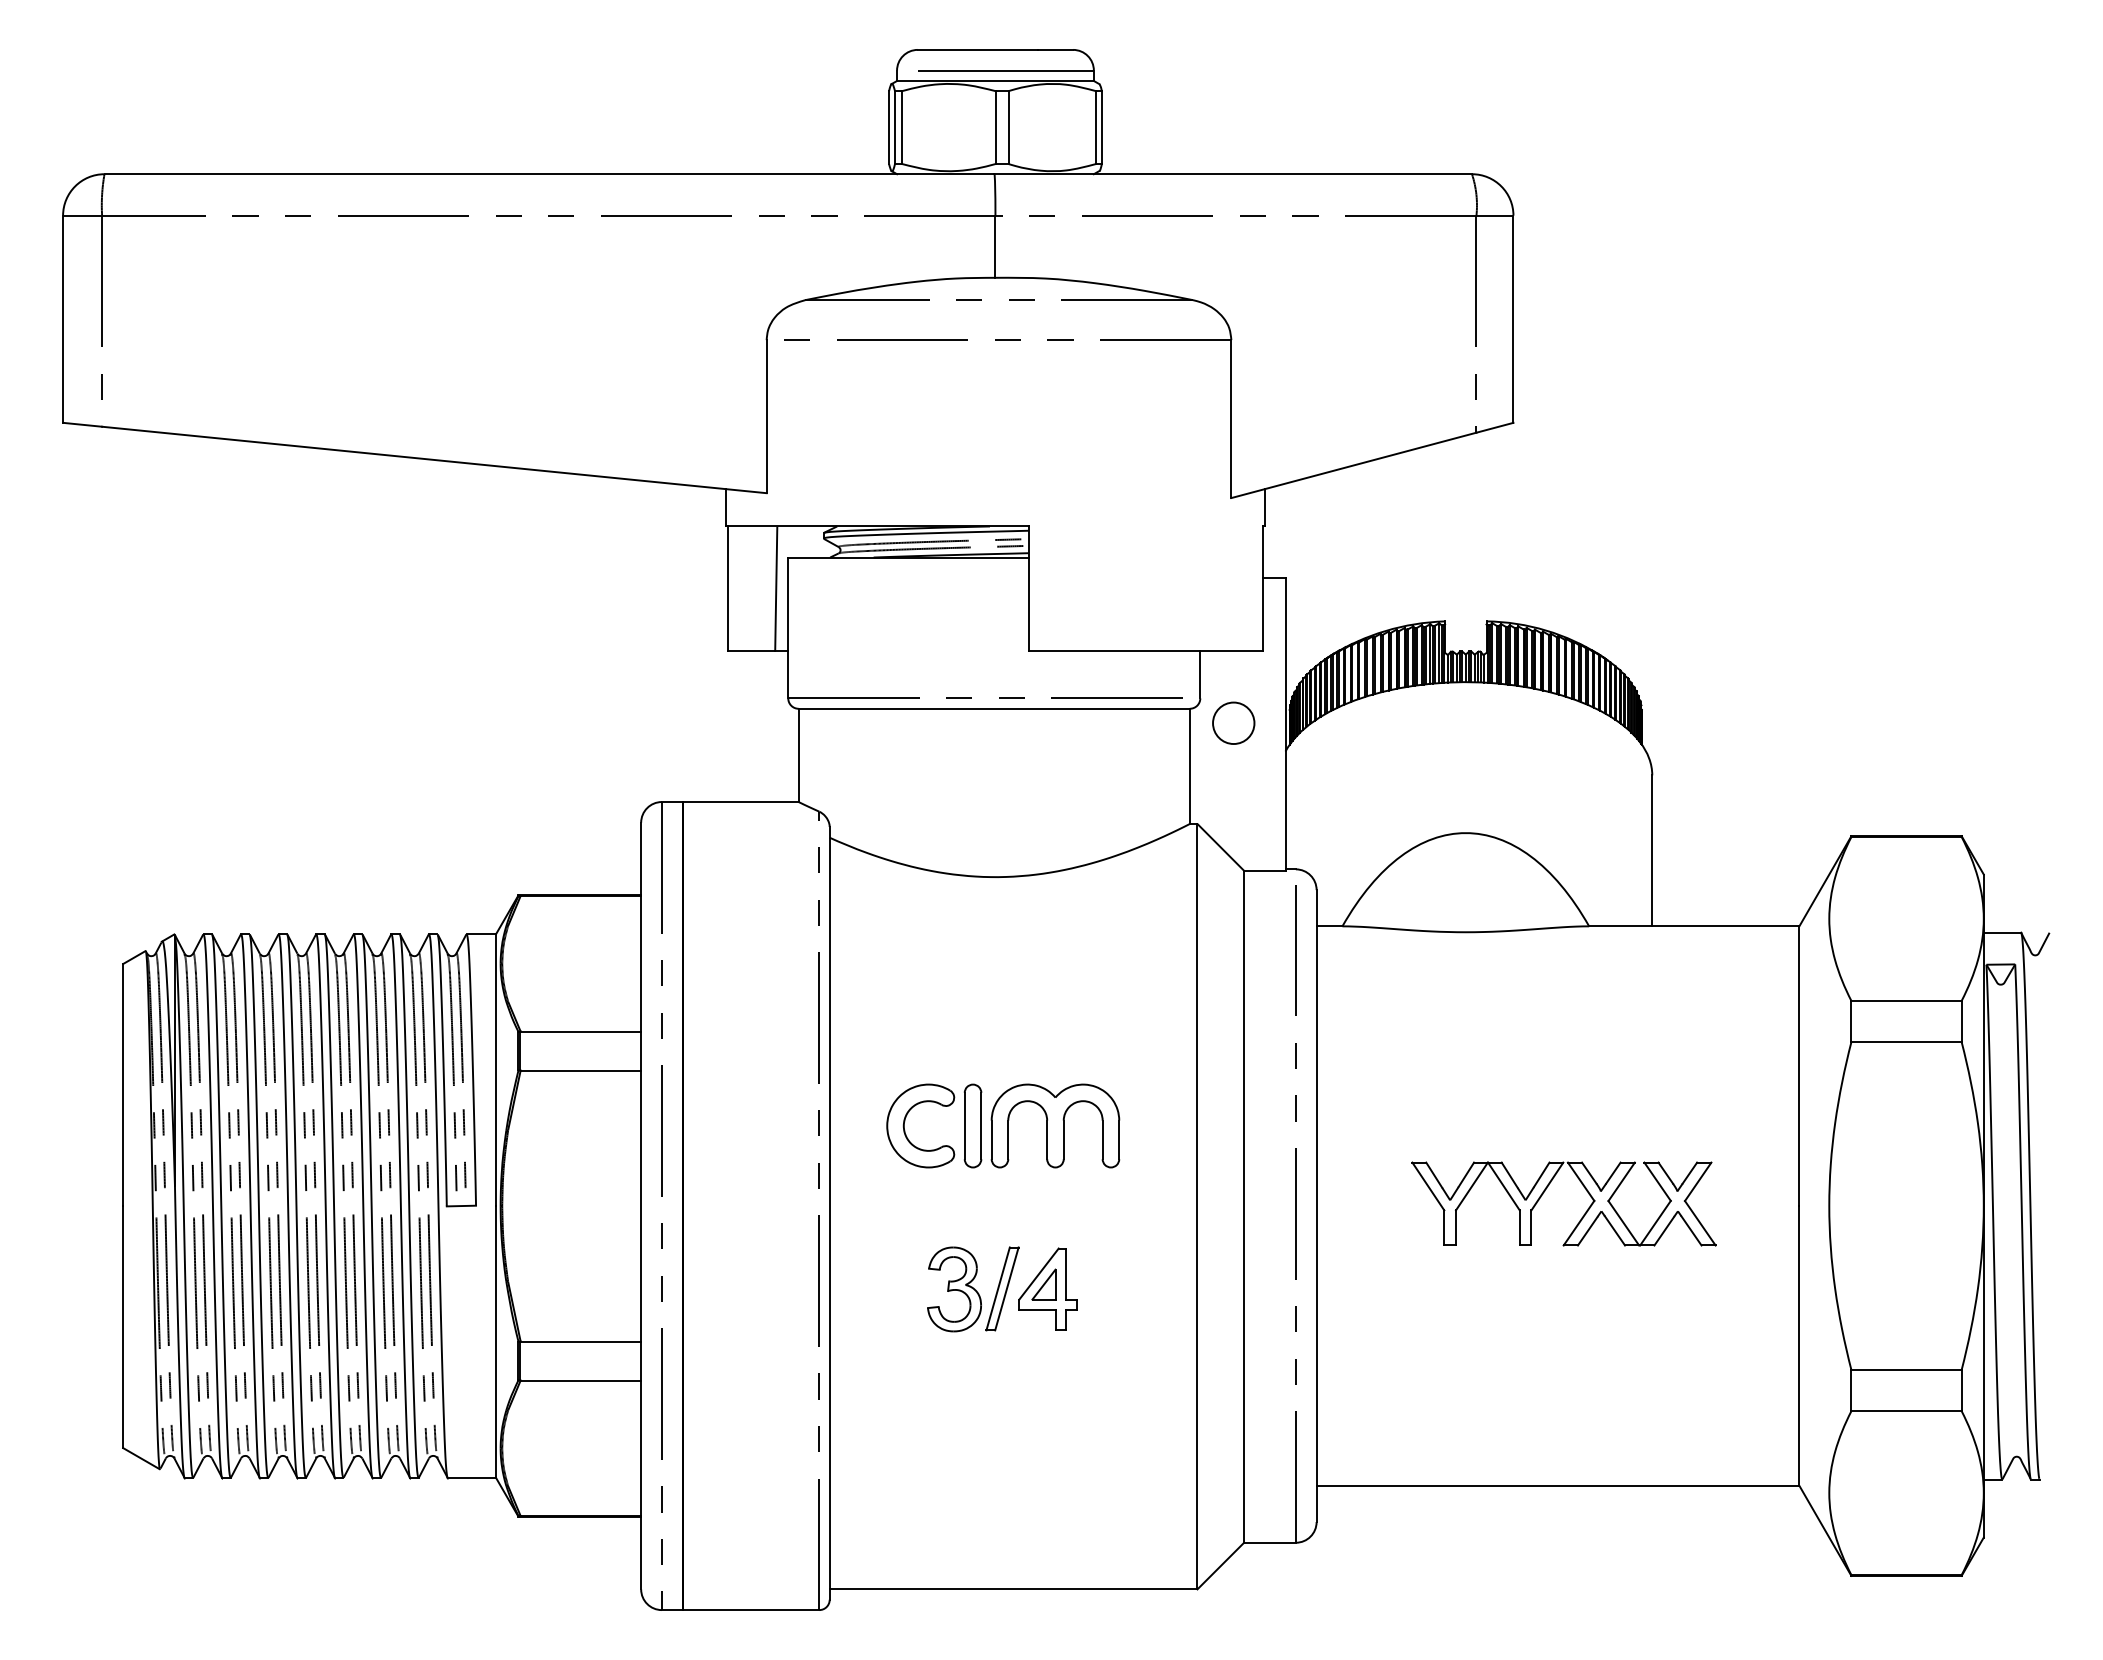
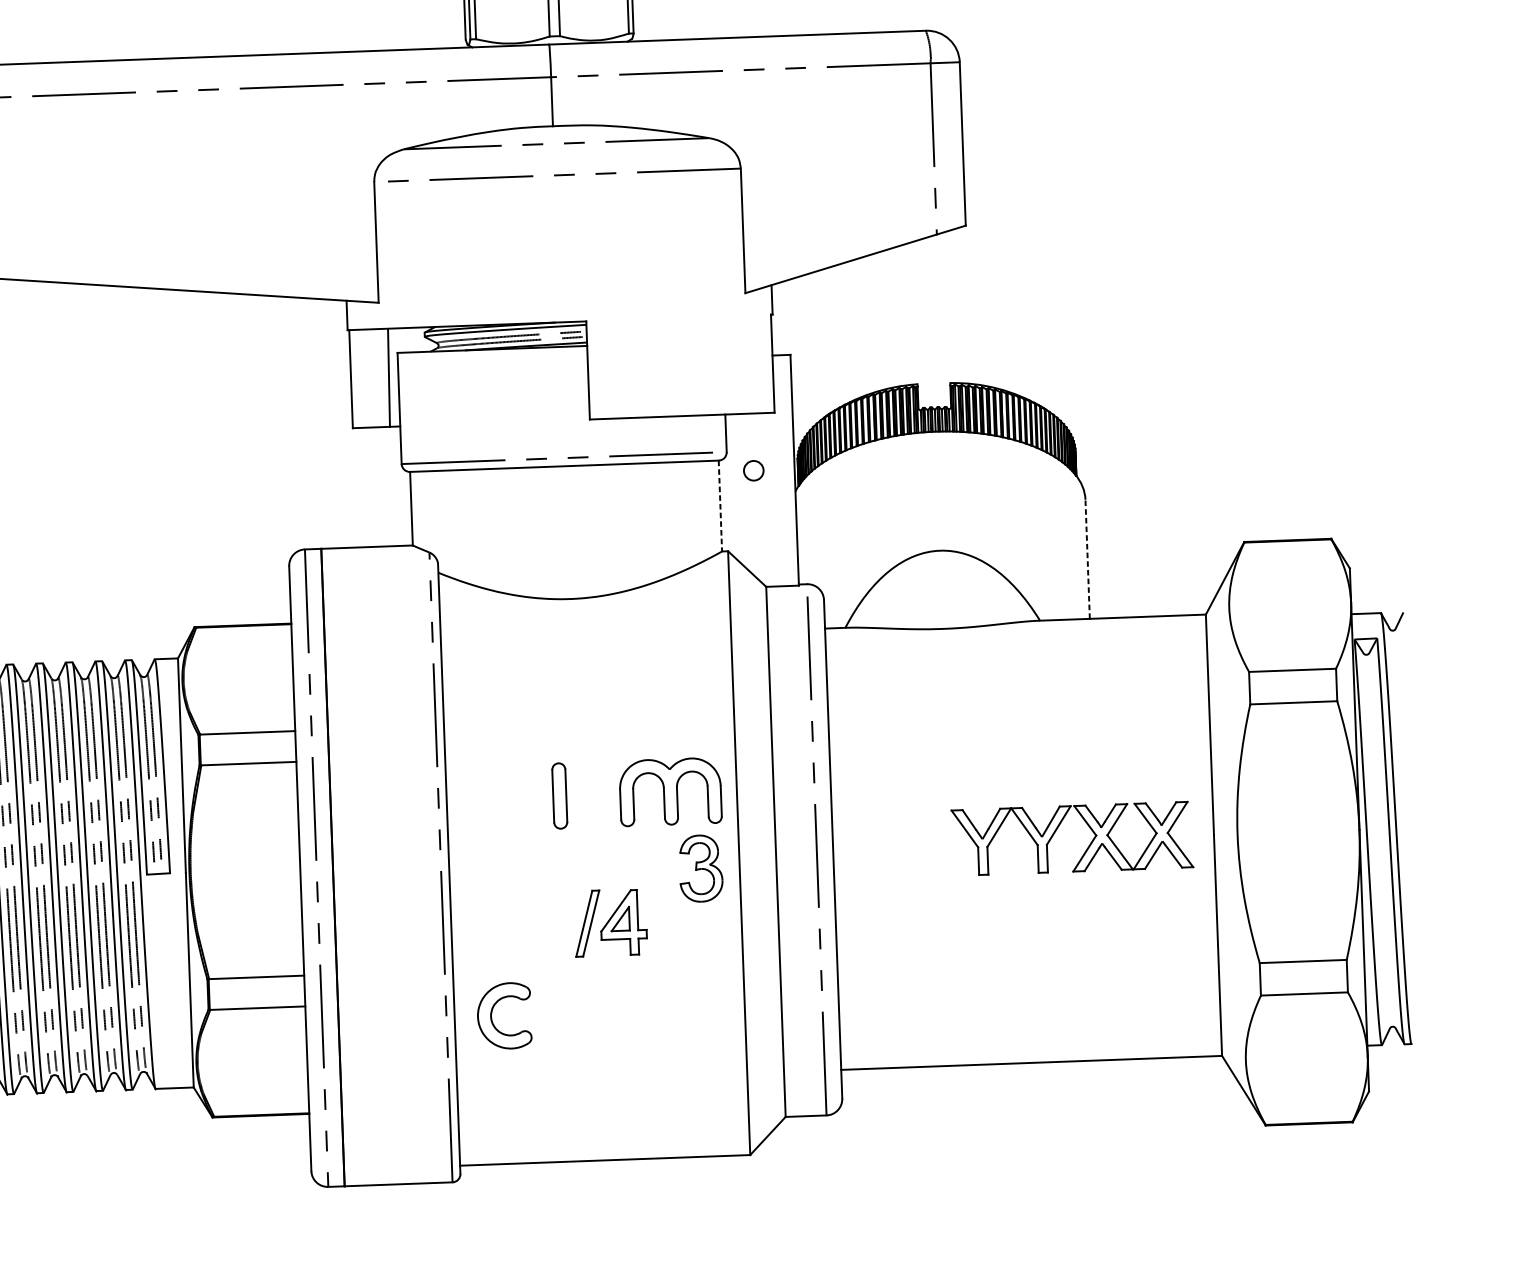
circle: (1233, 723) -> (753, 470), size x0.6
line: (1189, 766) -> (720, 506), solid -> dashed
line: (1652, 850) -> (1087, 559), solid -> dashed
part: (905, 1121) -> (492, 1012), moved
part: (1055, 1125) -> (670, 791), moved
part: (1545, 1191) -> (1057, 829), moved
part: (954, 1289) -> (701, 868), moved

